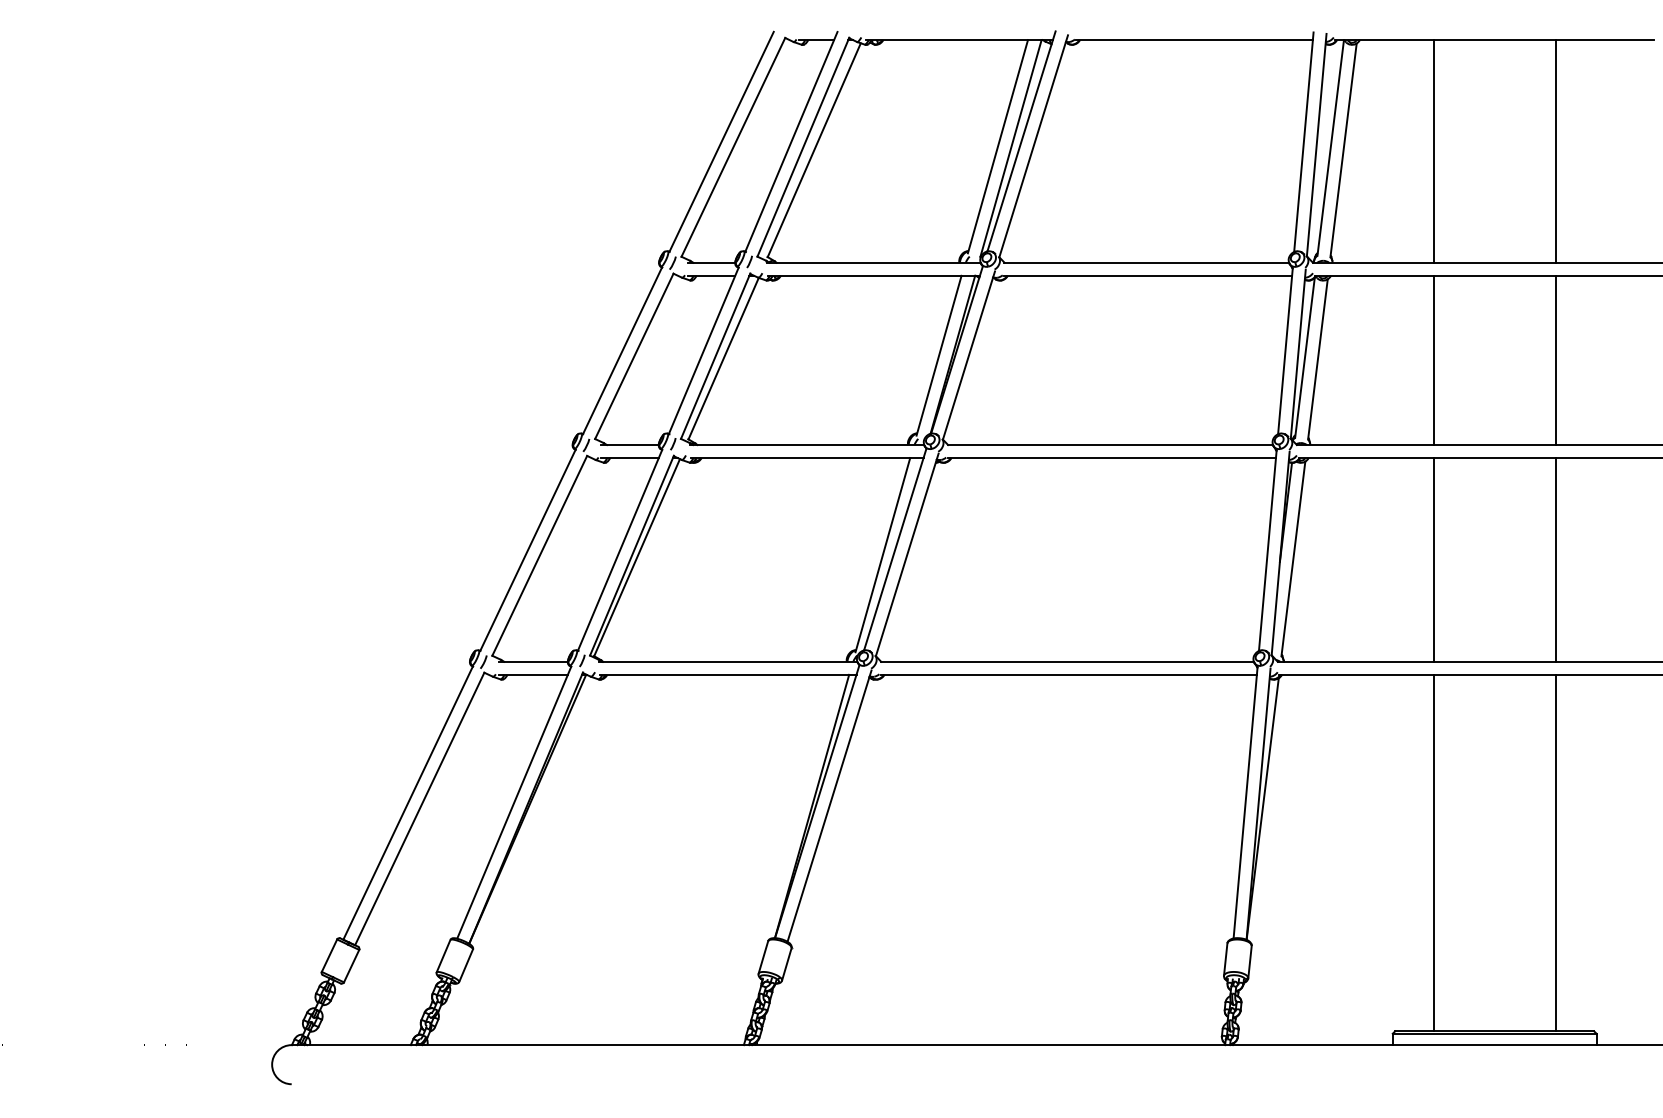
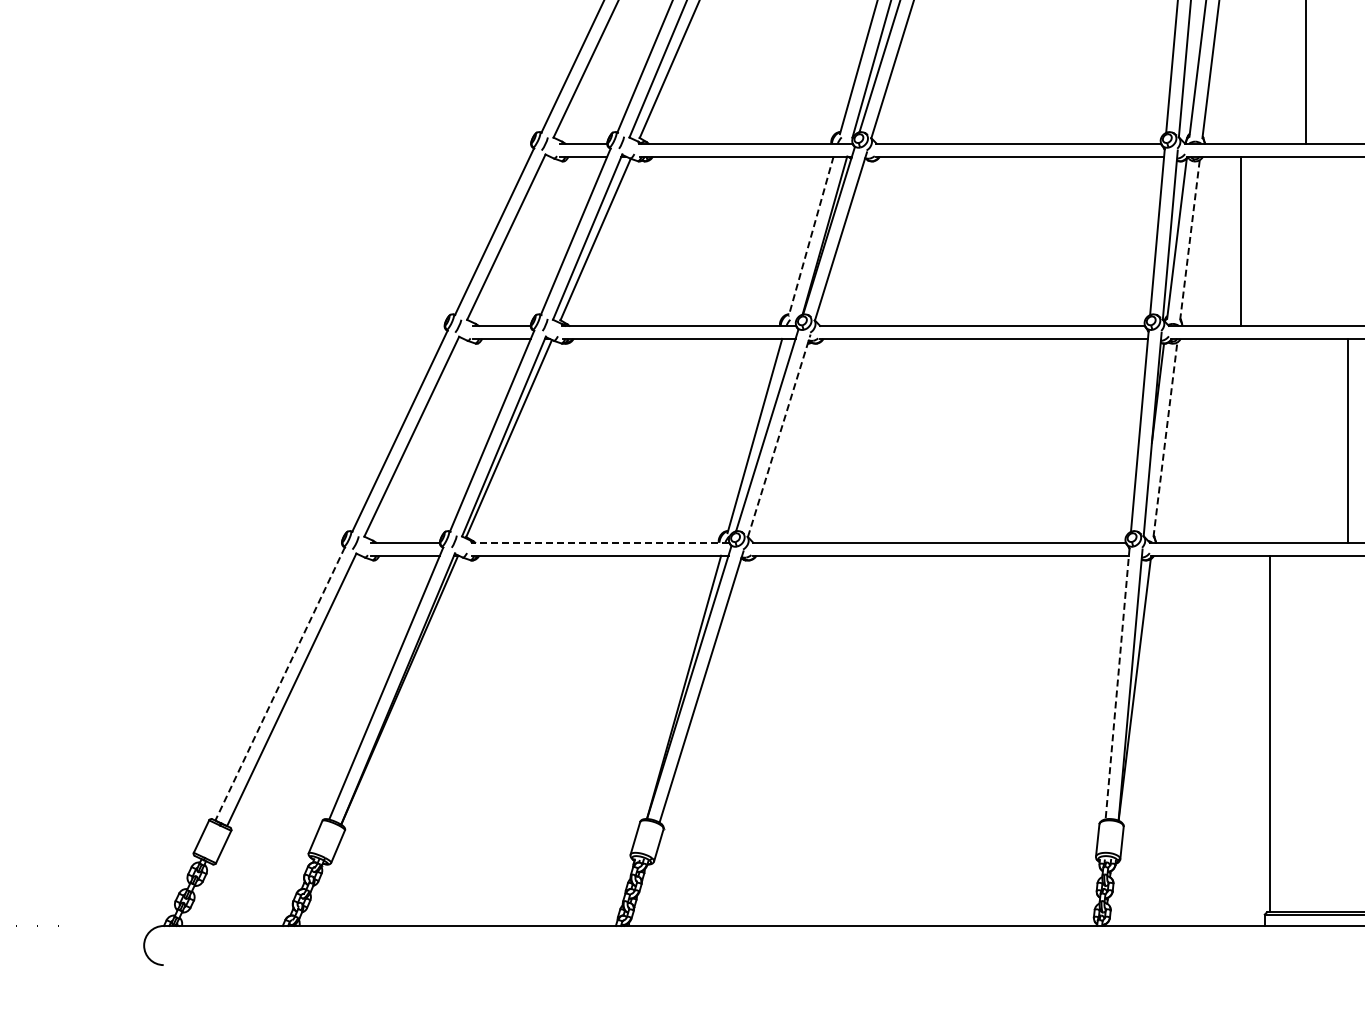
line: (938, 356) -> (810, 237), solid -> dashed
line: (1317, 359) -> (1189, 240), solid -> dashed
line: (1433, 360) -> (1240, 241), moved
line: (907, 554) -> (779, 435), solid -> dashed
line: (1293, 558) -> (1165, 439), solid -> dashed
line: (1433, 559) -> (1347, 440), moved
line: (727, 661) -> (599, 542), solid -> dashed
line: (407, 803) -> (279, 684), solid -> dashed
line: (1245, 803) -> (1117, 684), solid -> dashed
line: (1433, 852) -> (1269, 733), moved

